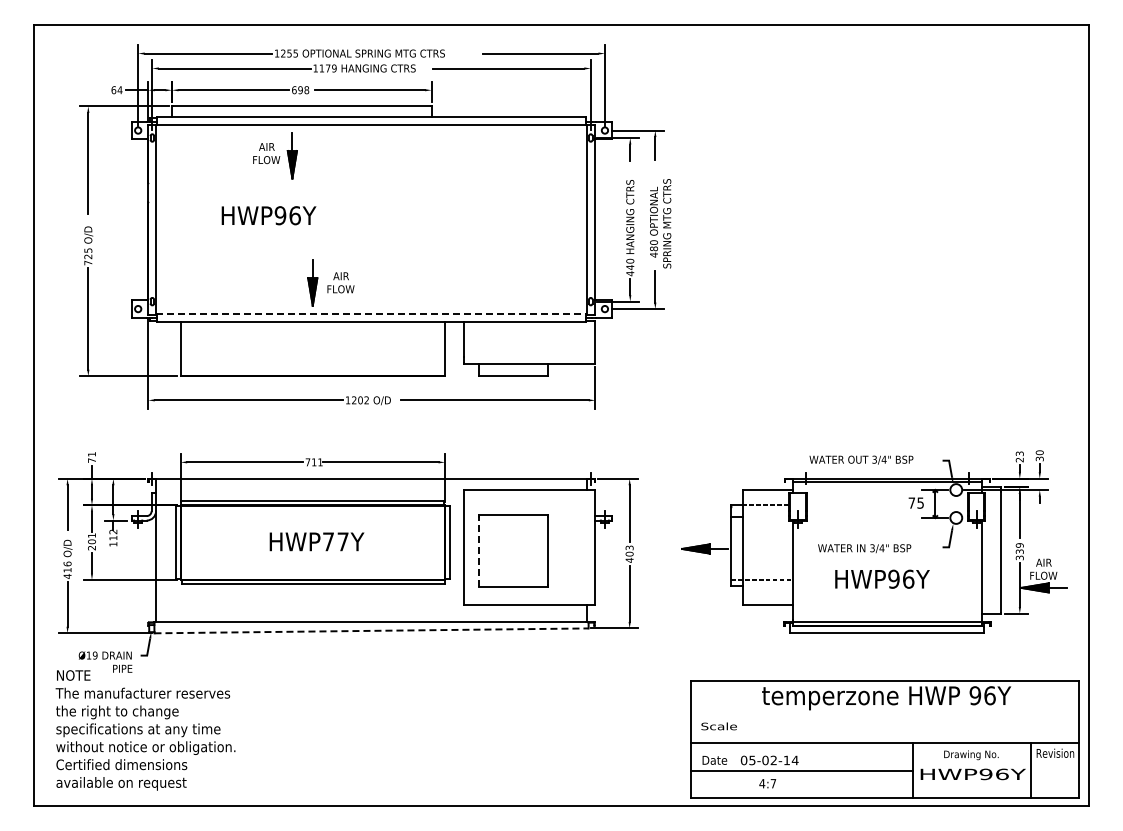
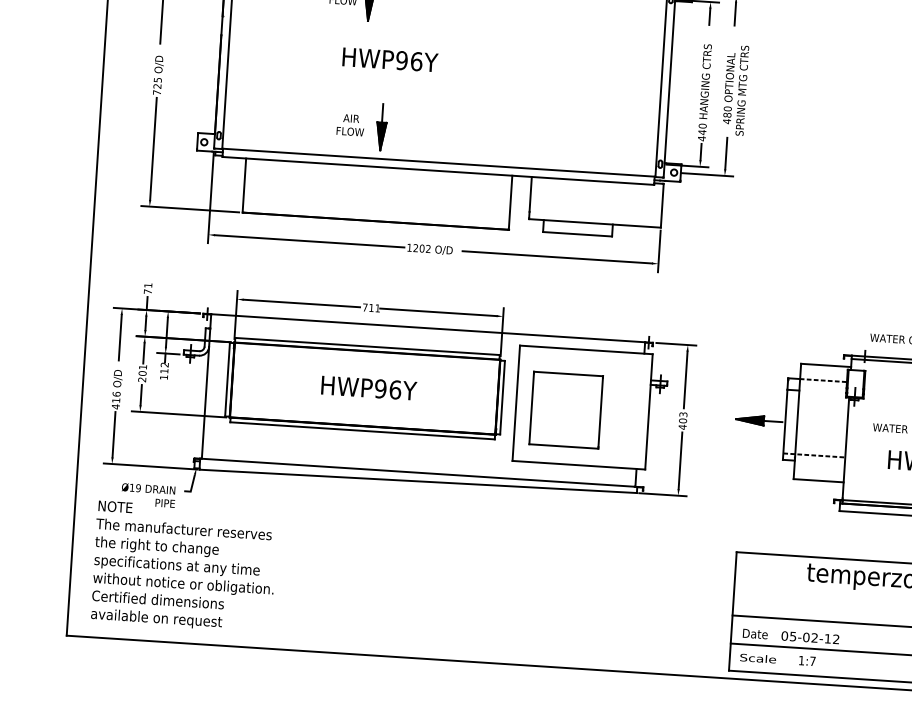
text: (268, 215) -> (389, 59), moved
text: (340, 282) -> (350, 124), moved
line: (372, 314) -> (439, 162), dashed -> solid
text: (335, 541) -> (387, 389), HWP77Y -> HWP96Y
line: (479, 550) -> (532, 407), dashed -> solid
line: (372, 630) -> (419, 481), dashed -> solid
text: (718, 726) -> (757, 658), moved
text: (794, 760) -> (835, 639), 05-02-14 -> 05-02-12
text: (762, 783) -> (801, 660), 4:7 -> 1:7

